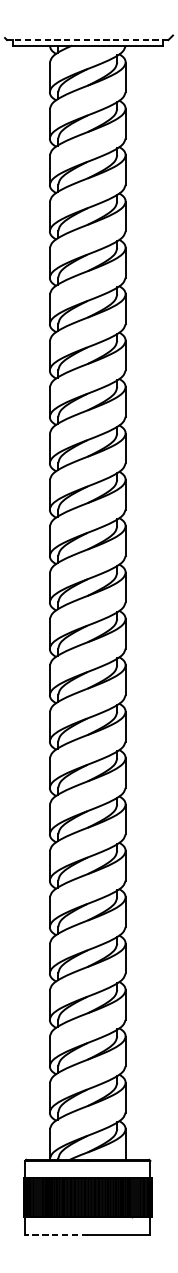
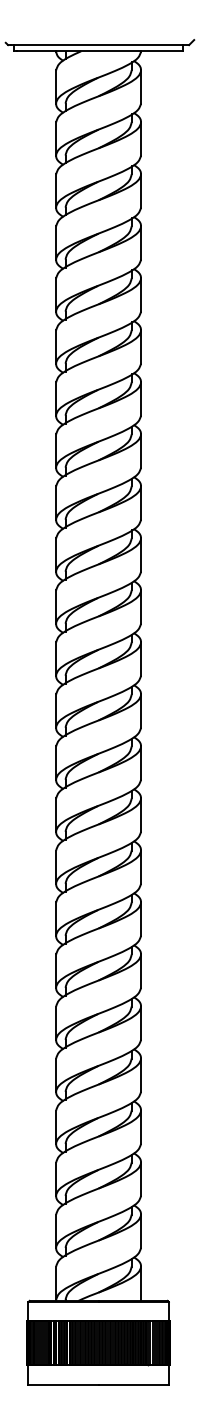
line: (89, 40) -> (100, 45), dashed -> solid
line: (56, 1235) -> (63, 1385), dashed -> solid

